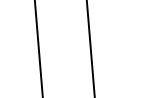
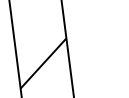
hatch: (66, 68) -> (43, 63), added

